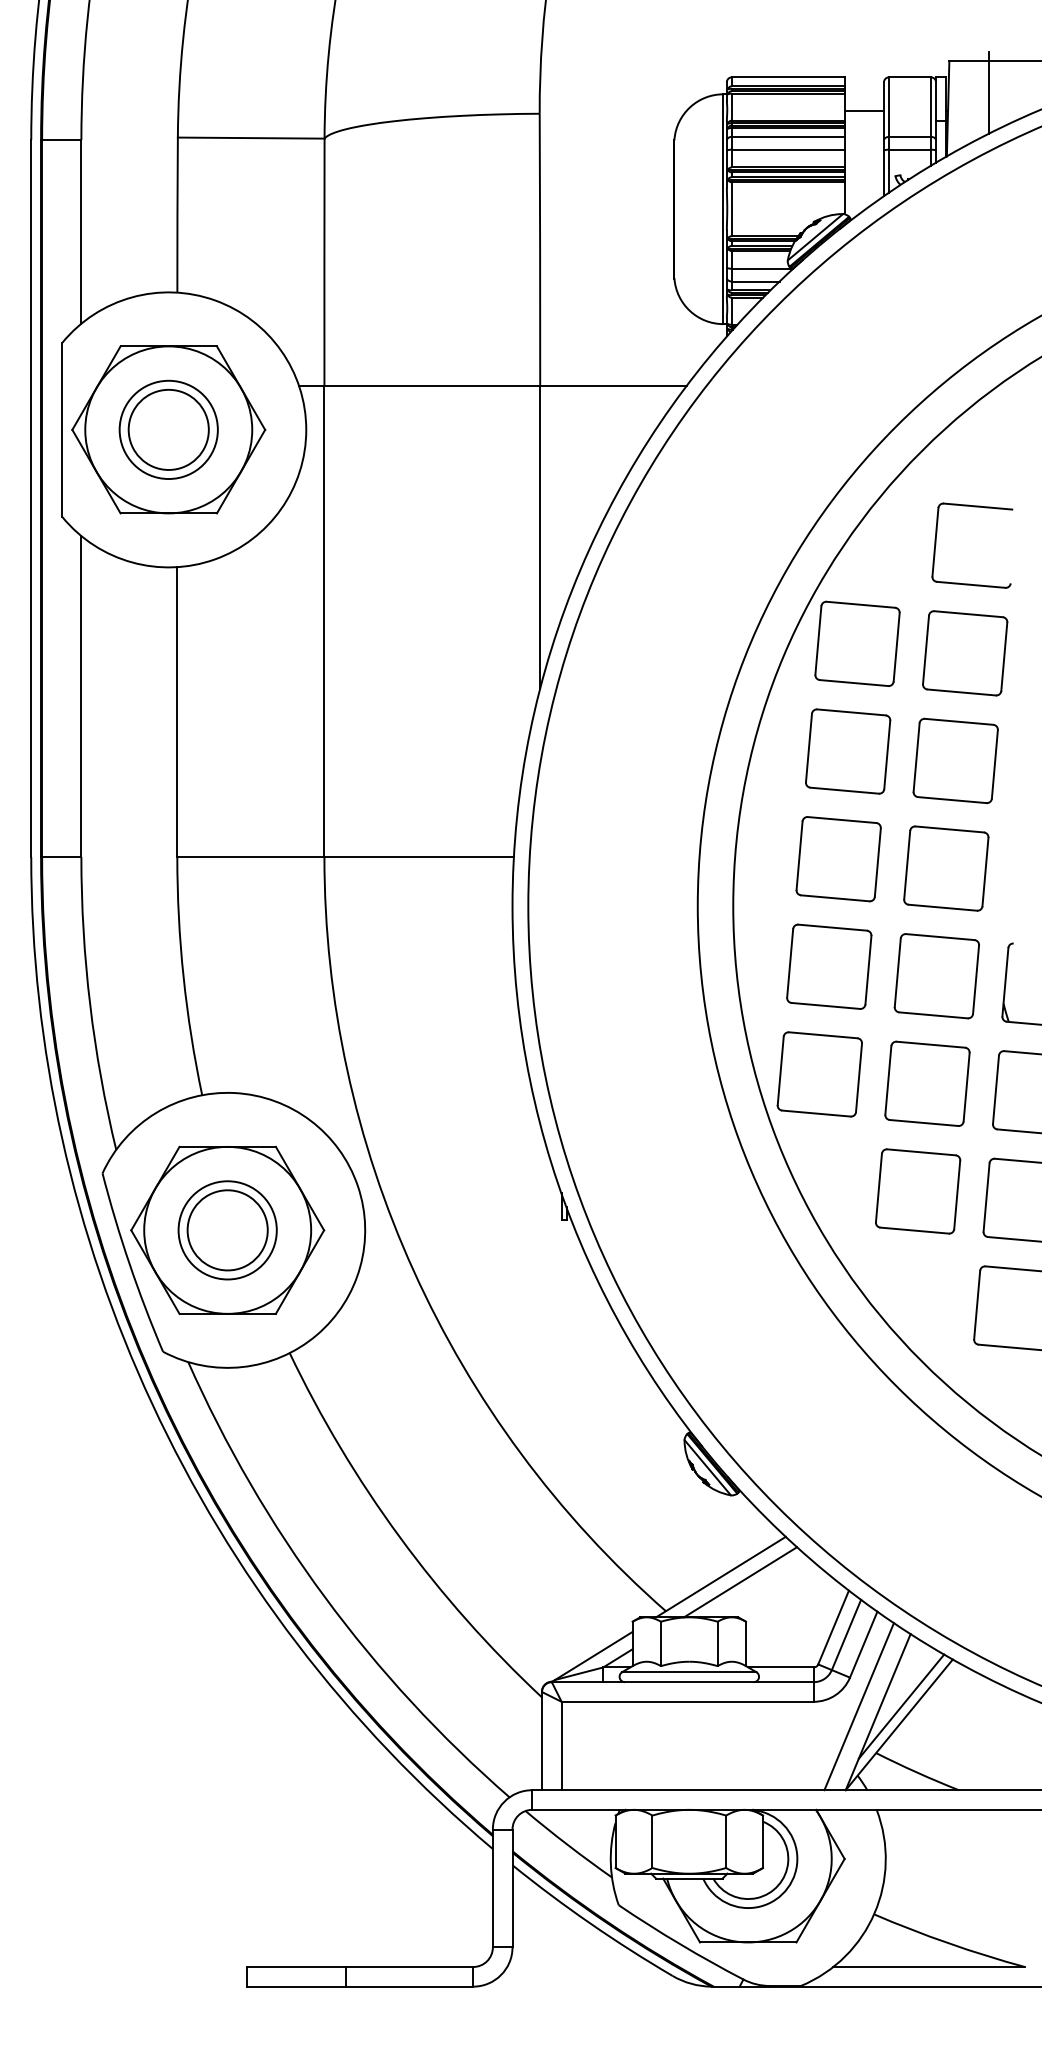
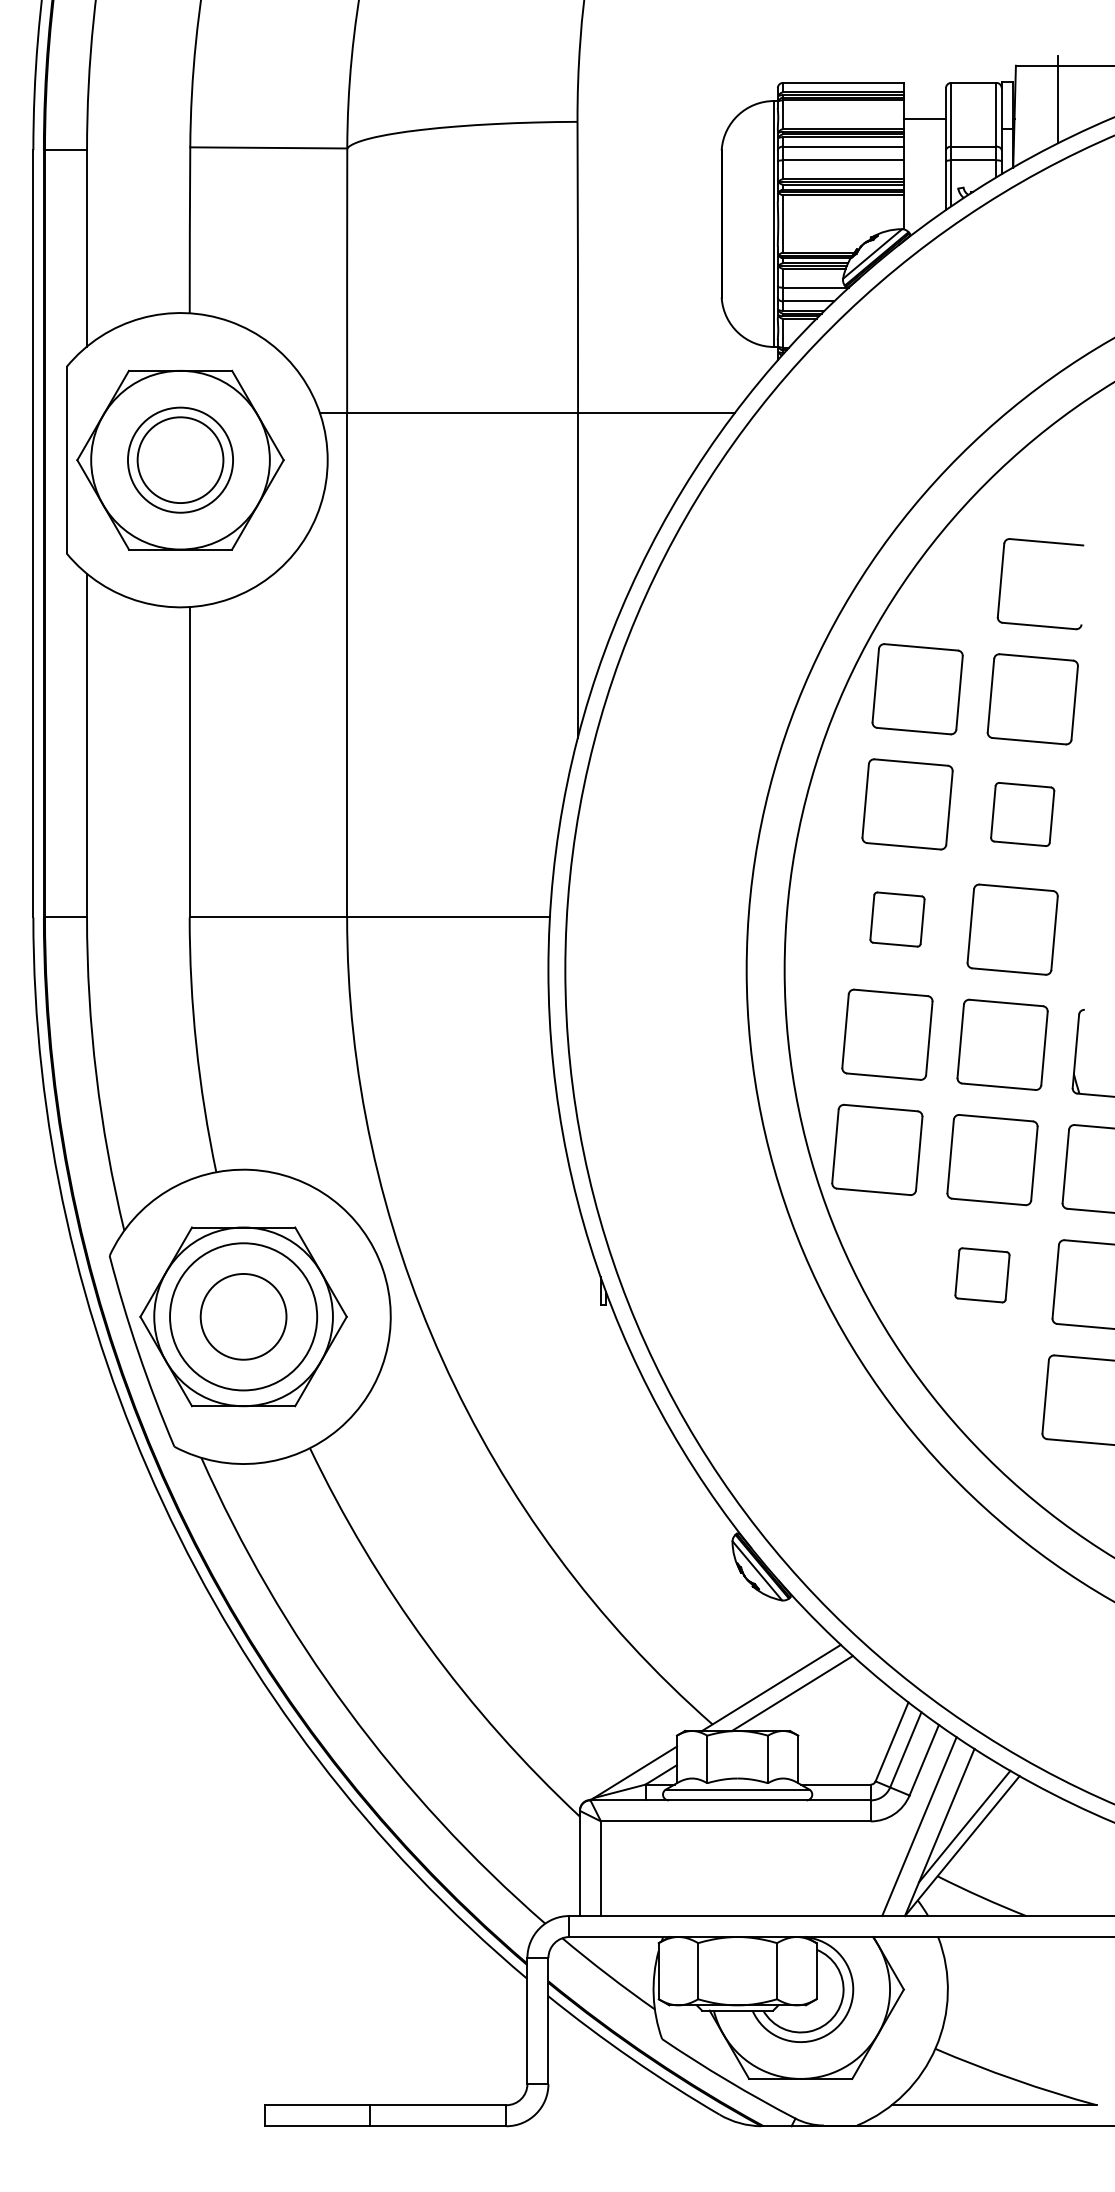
part: (955, 760) -> (1022, 814), size x0.7
part: (838, 859) -> (897, 919), size x0.6
part: (918, 1191) -> (982, 1275), size x0.6
circle: (227, 1230) -> (243, 1316), size x1.4

